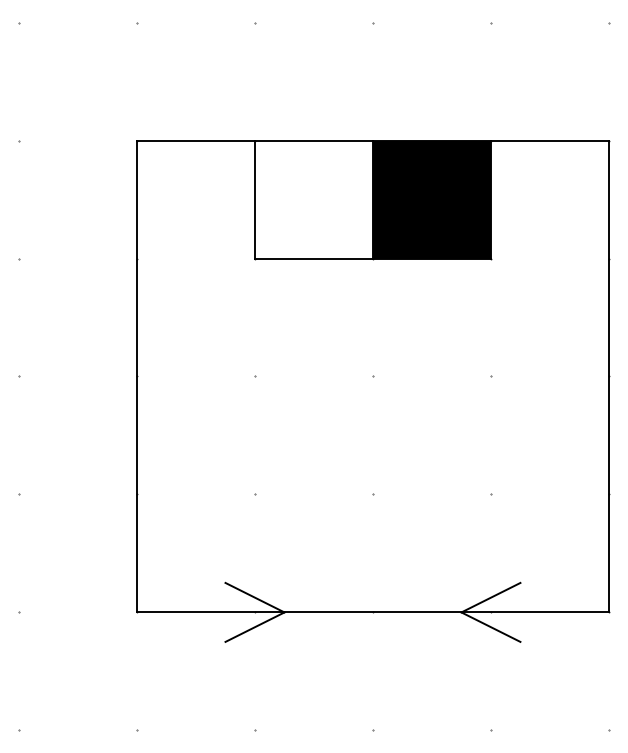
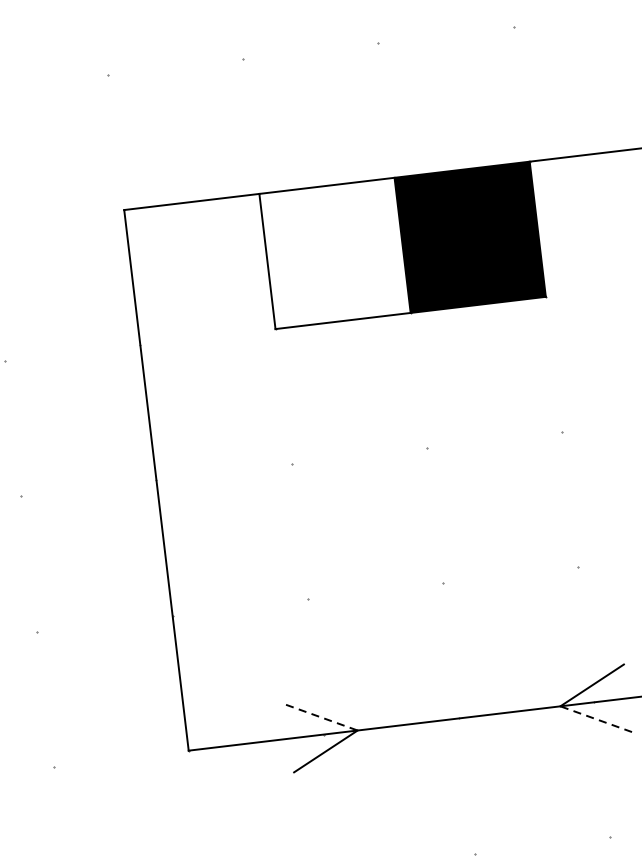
line: (255, 597) -> (322, 717), solid -> dashed
line: (490, 627) -> (595, 719), solid -> dashed

